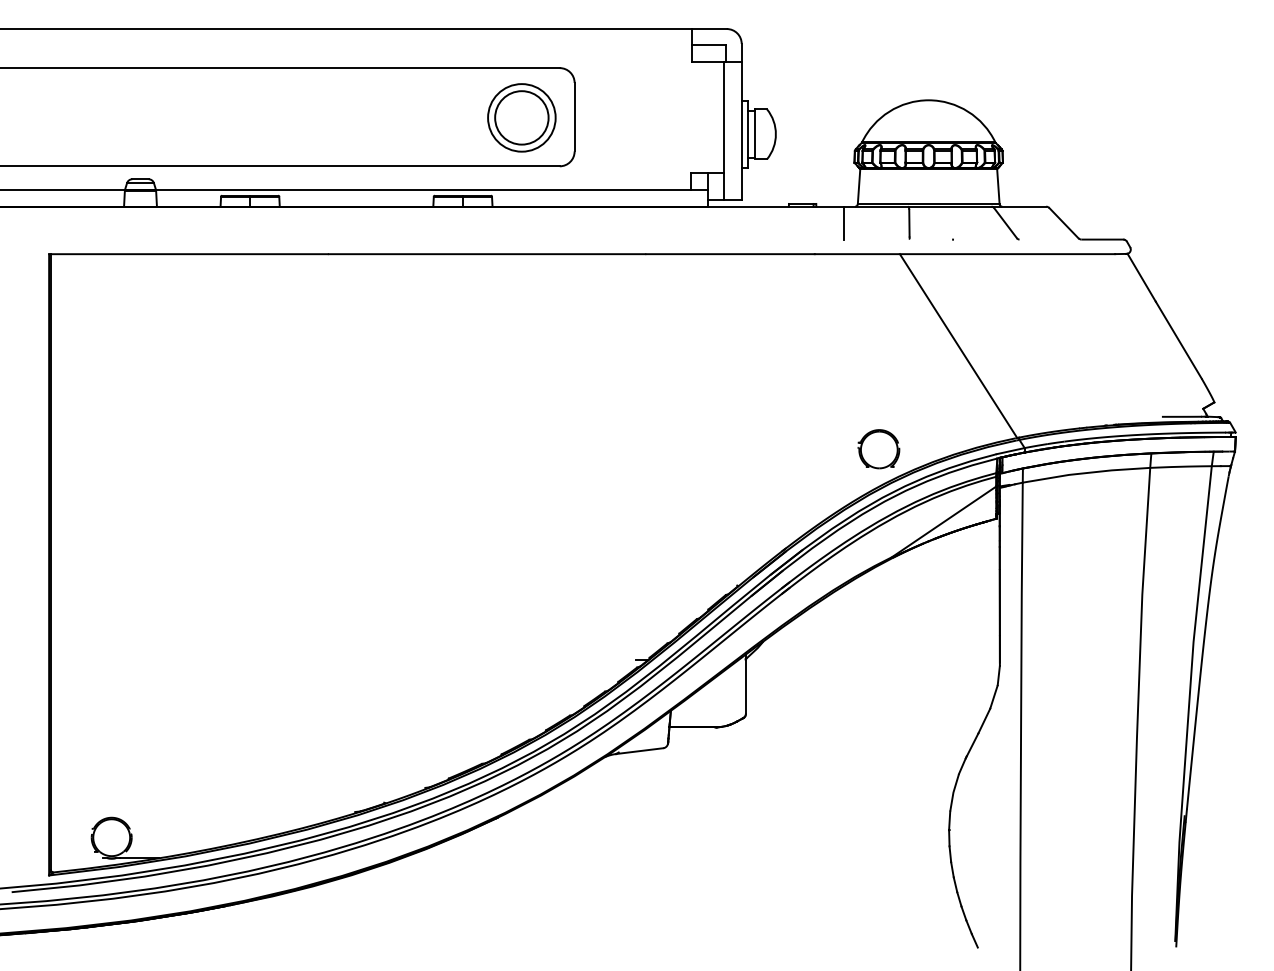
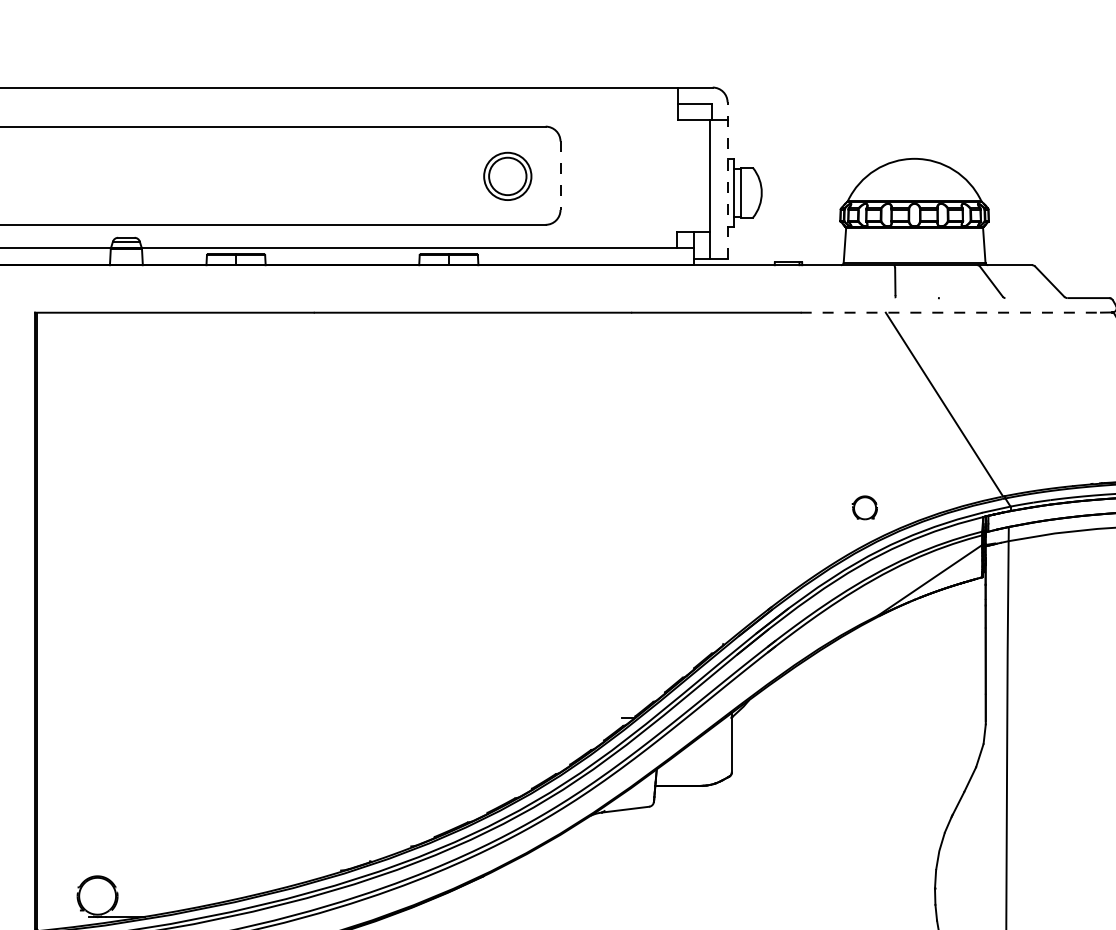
part: (521, 117) -> (507, 176), size x0.7
line: (574, 117) -> (560, 176), solid -> dashed
line: (741, 121) -> (727, 180), solid -> dashed
line: (843, 222) -> (829, 281), removed
line: (965, 254) -> (951, 313), solid -> dashed
part: (878, 449) -> (864, 508), size x0.6

